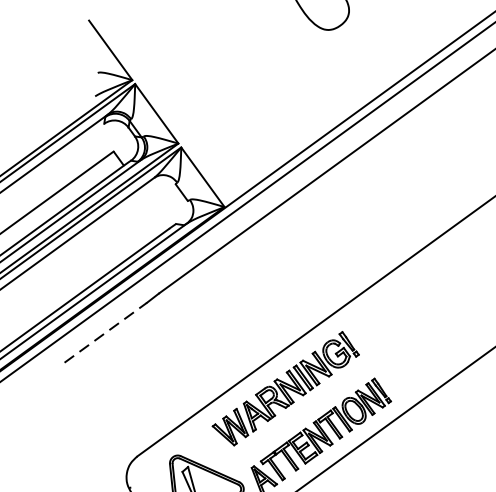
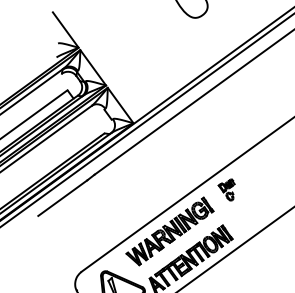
part: (380, 318) -> (226, 189), added
line: (106, 331) -> (63, 197), dashed -> solid

